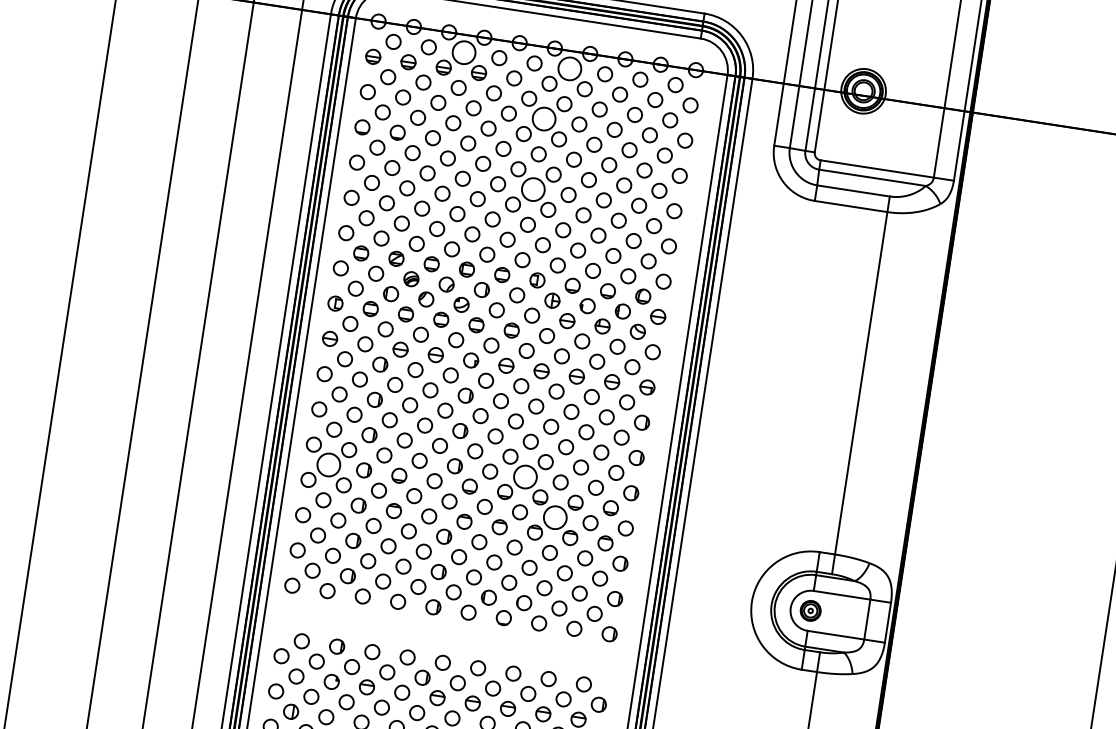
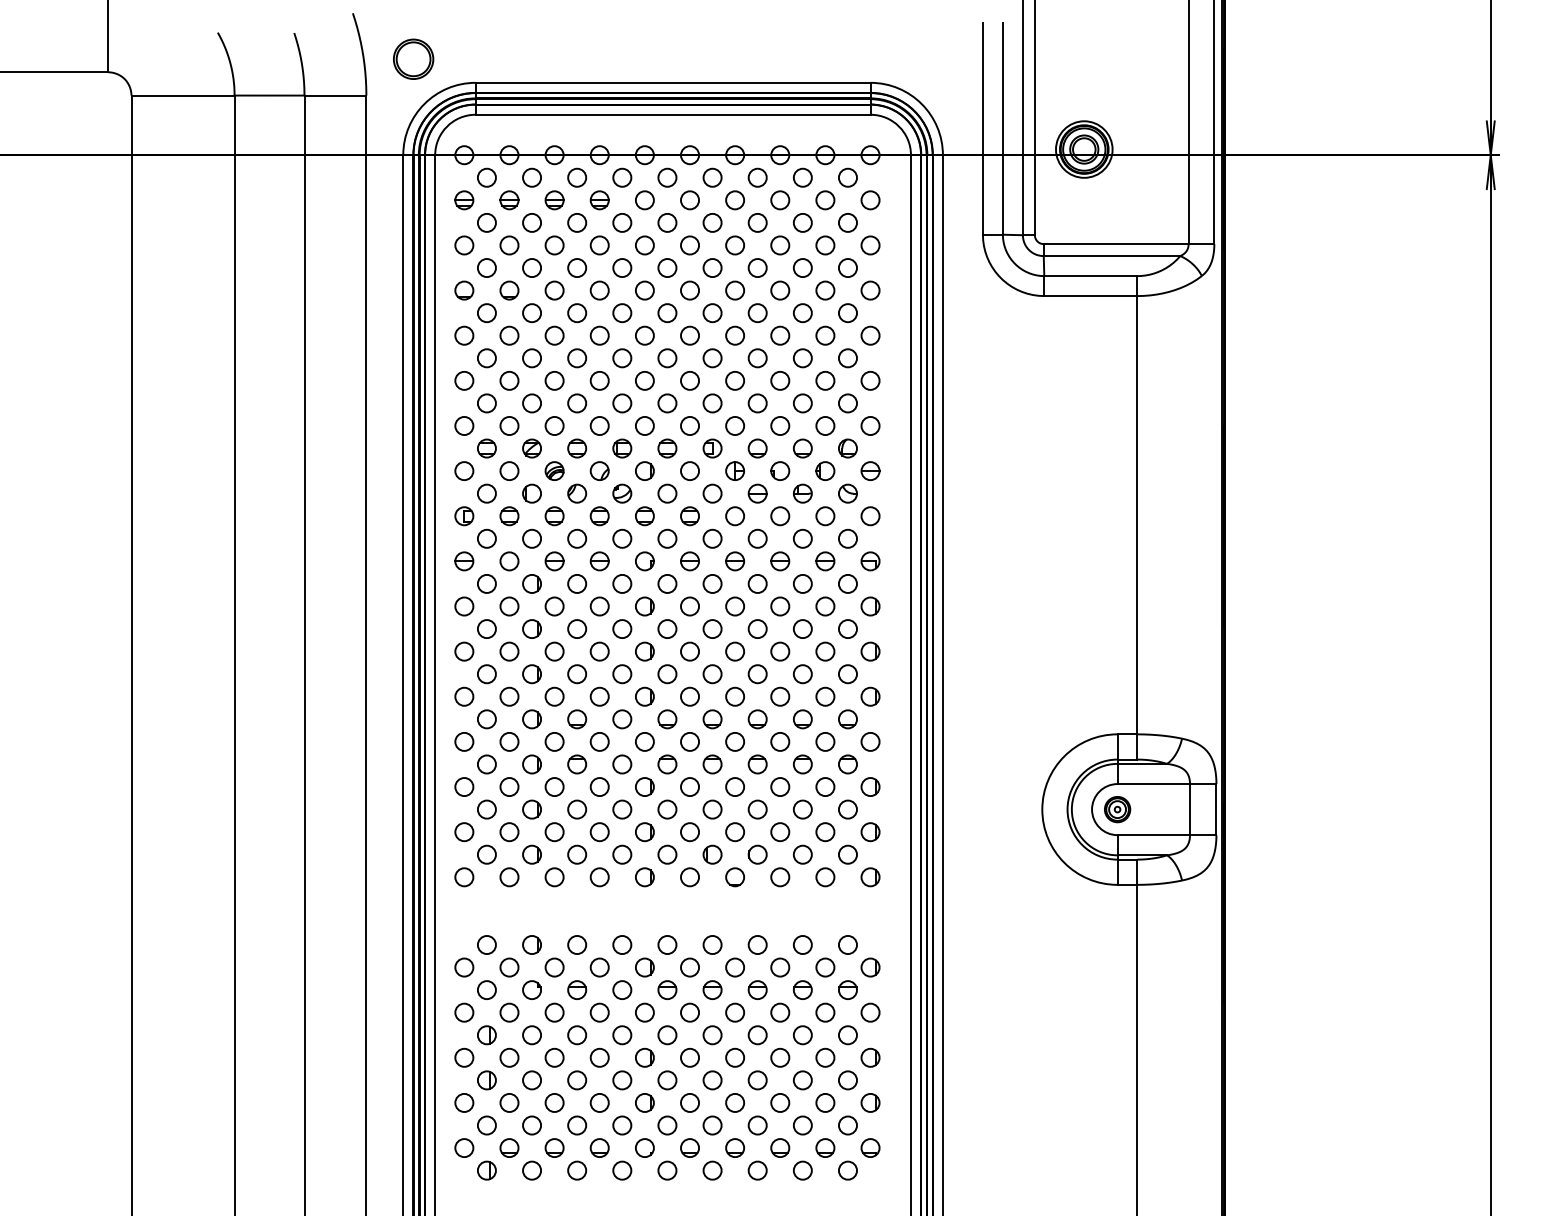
circle: (464, 52) -> (577, 177), size x0.62
circle: (569, 68) -> (712, 177), size x0.62
circle: (543, 119) -> (689, 245), size x0.62
circle: (532, 189) -> (689, 335), size x0.62
circle: (328, 465) -> (486, 719), size x0.62
circle: (525, 476) -> (735, 696), size x0.62
circle: (555, 517) -> (780, 741), size x0.62

